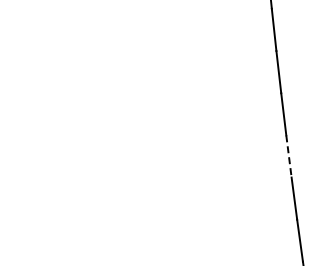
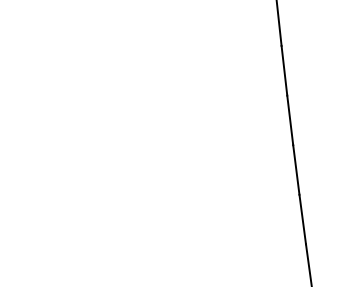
line: (289, 156) -> (296, 170), dashed -> solid

